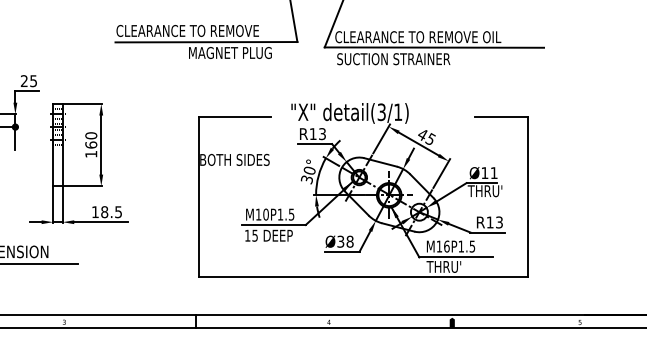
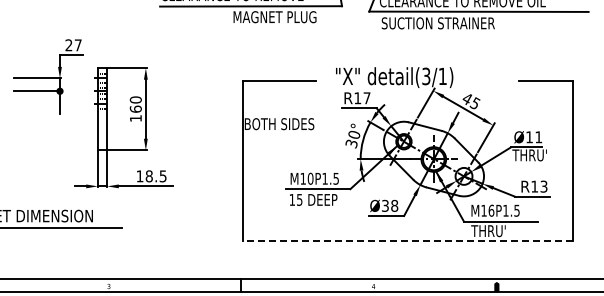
text: (33, 81) -> (78, 45), 25 -> 27
text: (322, 134) -> (367, 98), R13 -> R17
line: (363, 276) -> (408, 240), solid -> dashed

